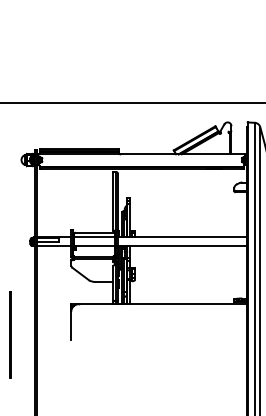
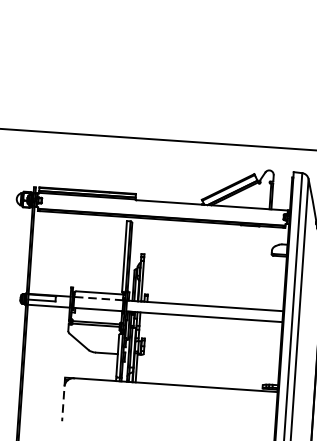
line: (94, 237) -> (98, 298), solid -> dashed
line: (71, 322) -> (63, 399), solid -> dashed

